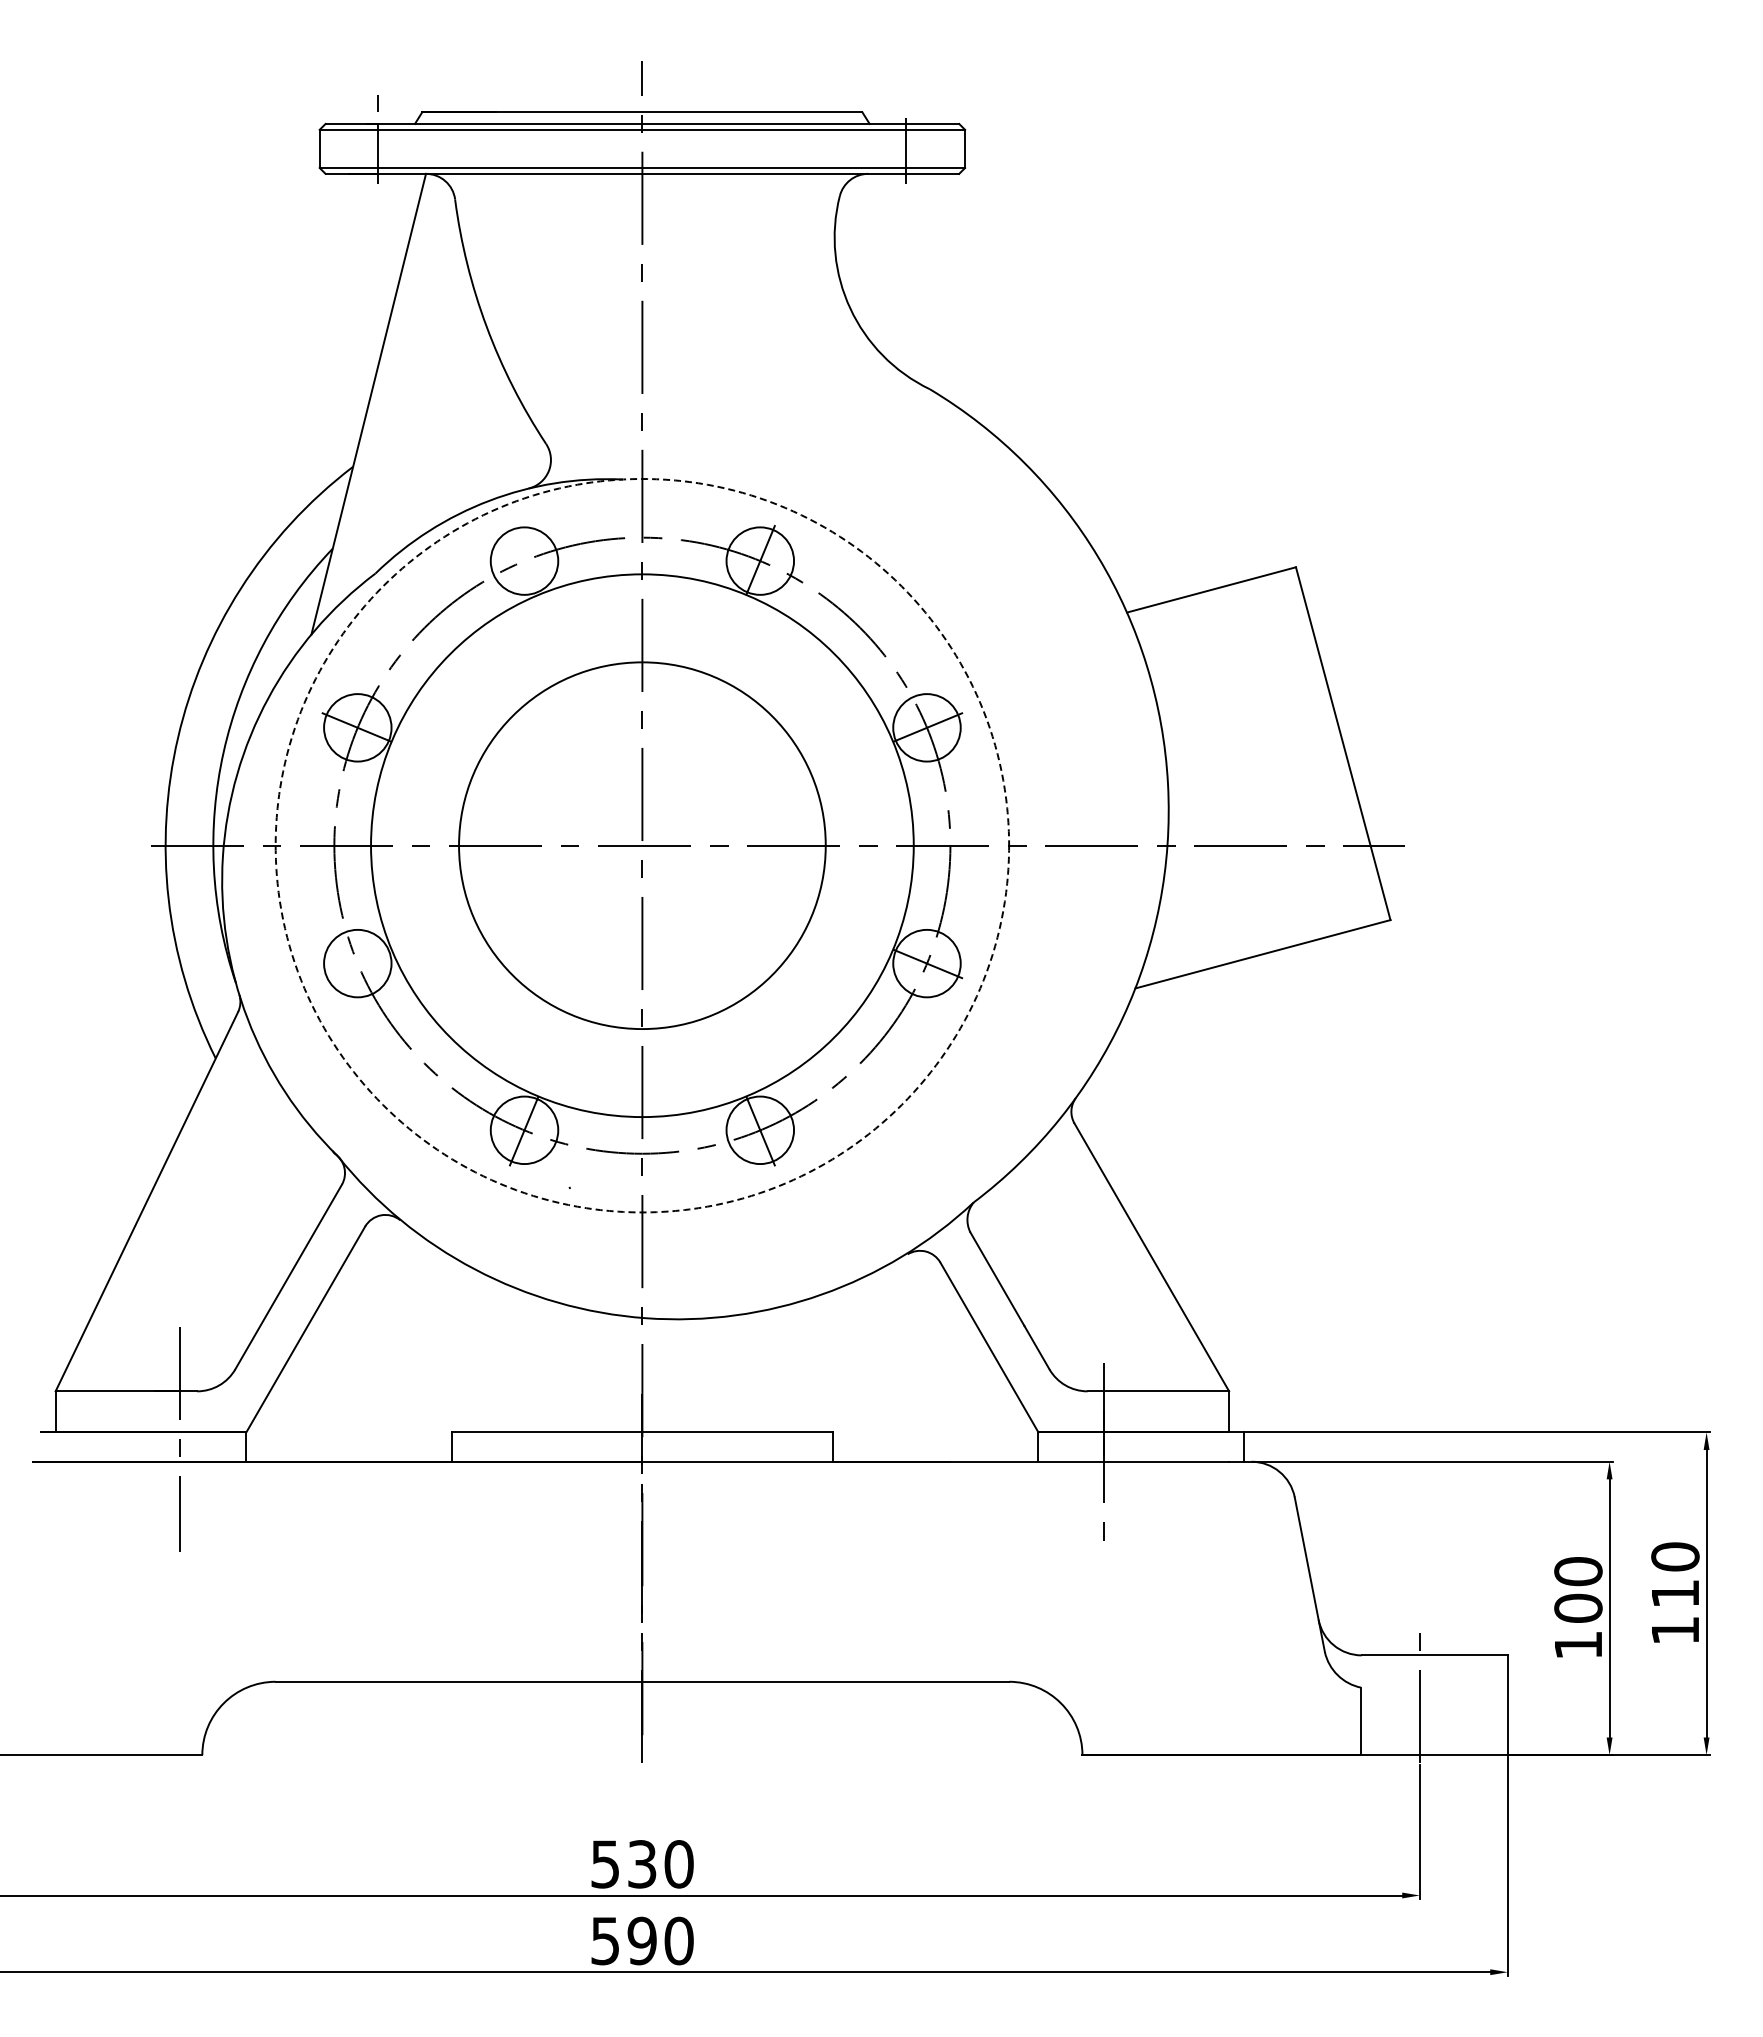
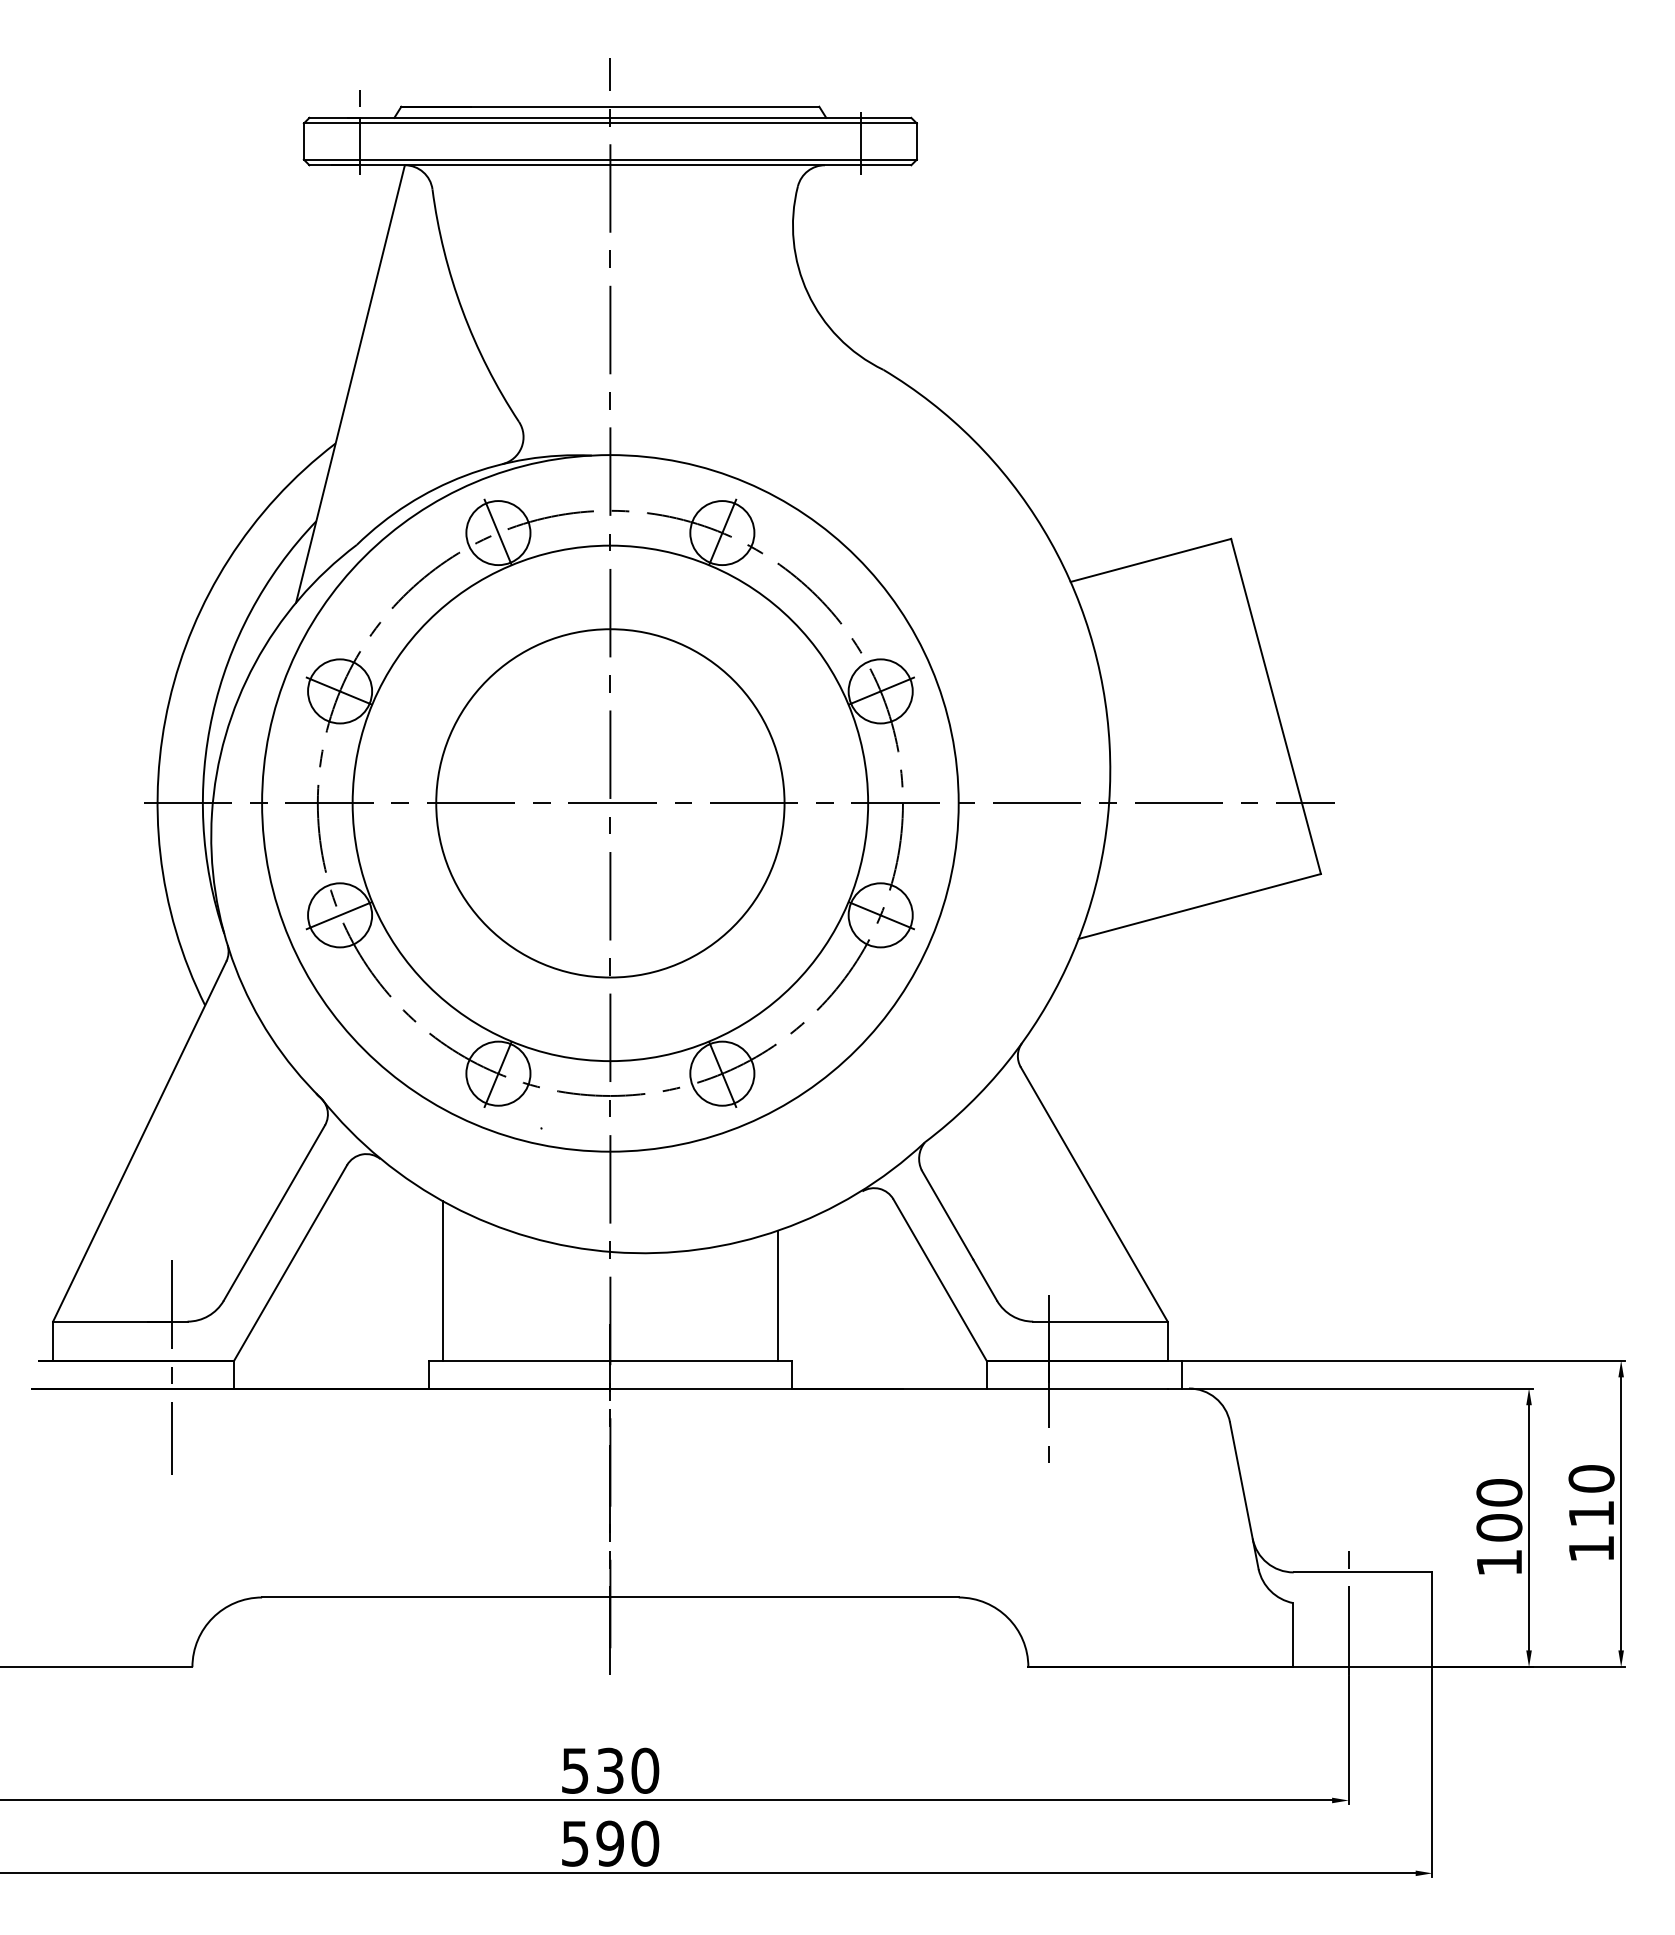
line: (523, 560) -> (497, 532), added
circle: (642, 845) -> (610, 803), dashed -> solid
line: (356, 963) -> (338, 915), added
line: (466, 1348) -> (443, 1280), added
line: (818, 1363) -> (777, 1295), added

